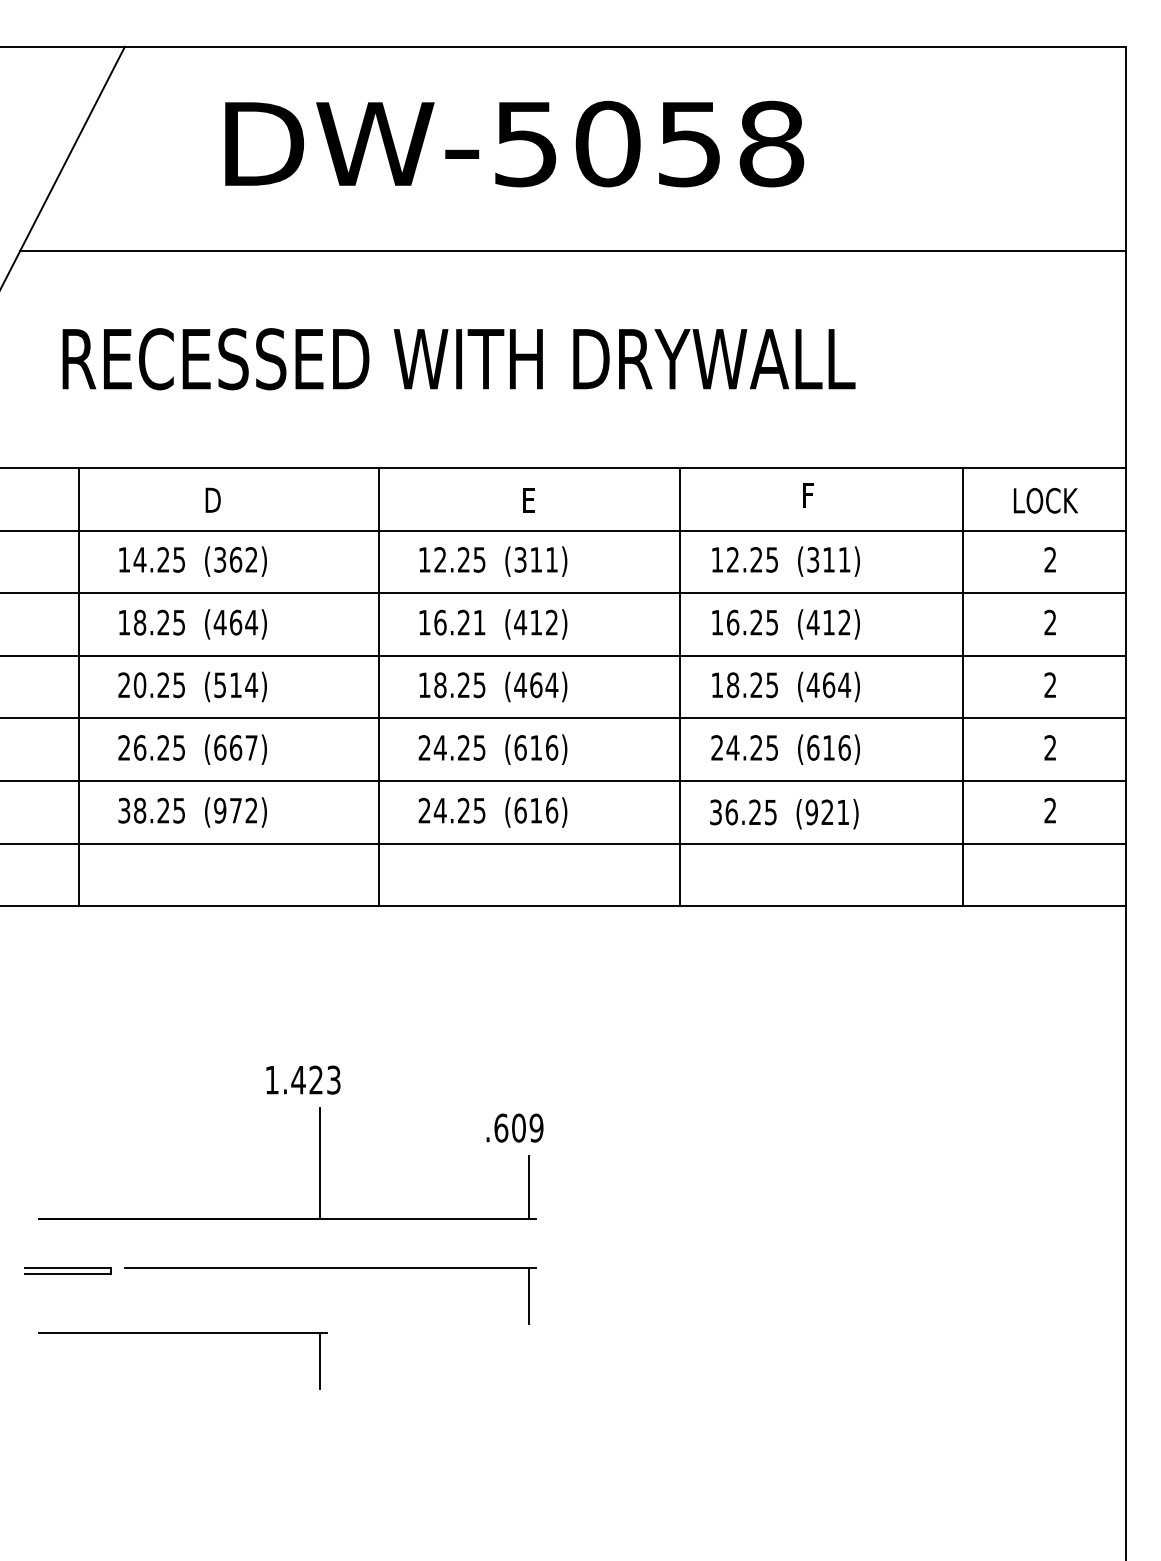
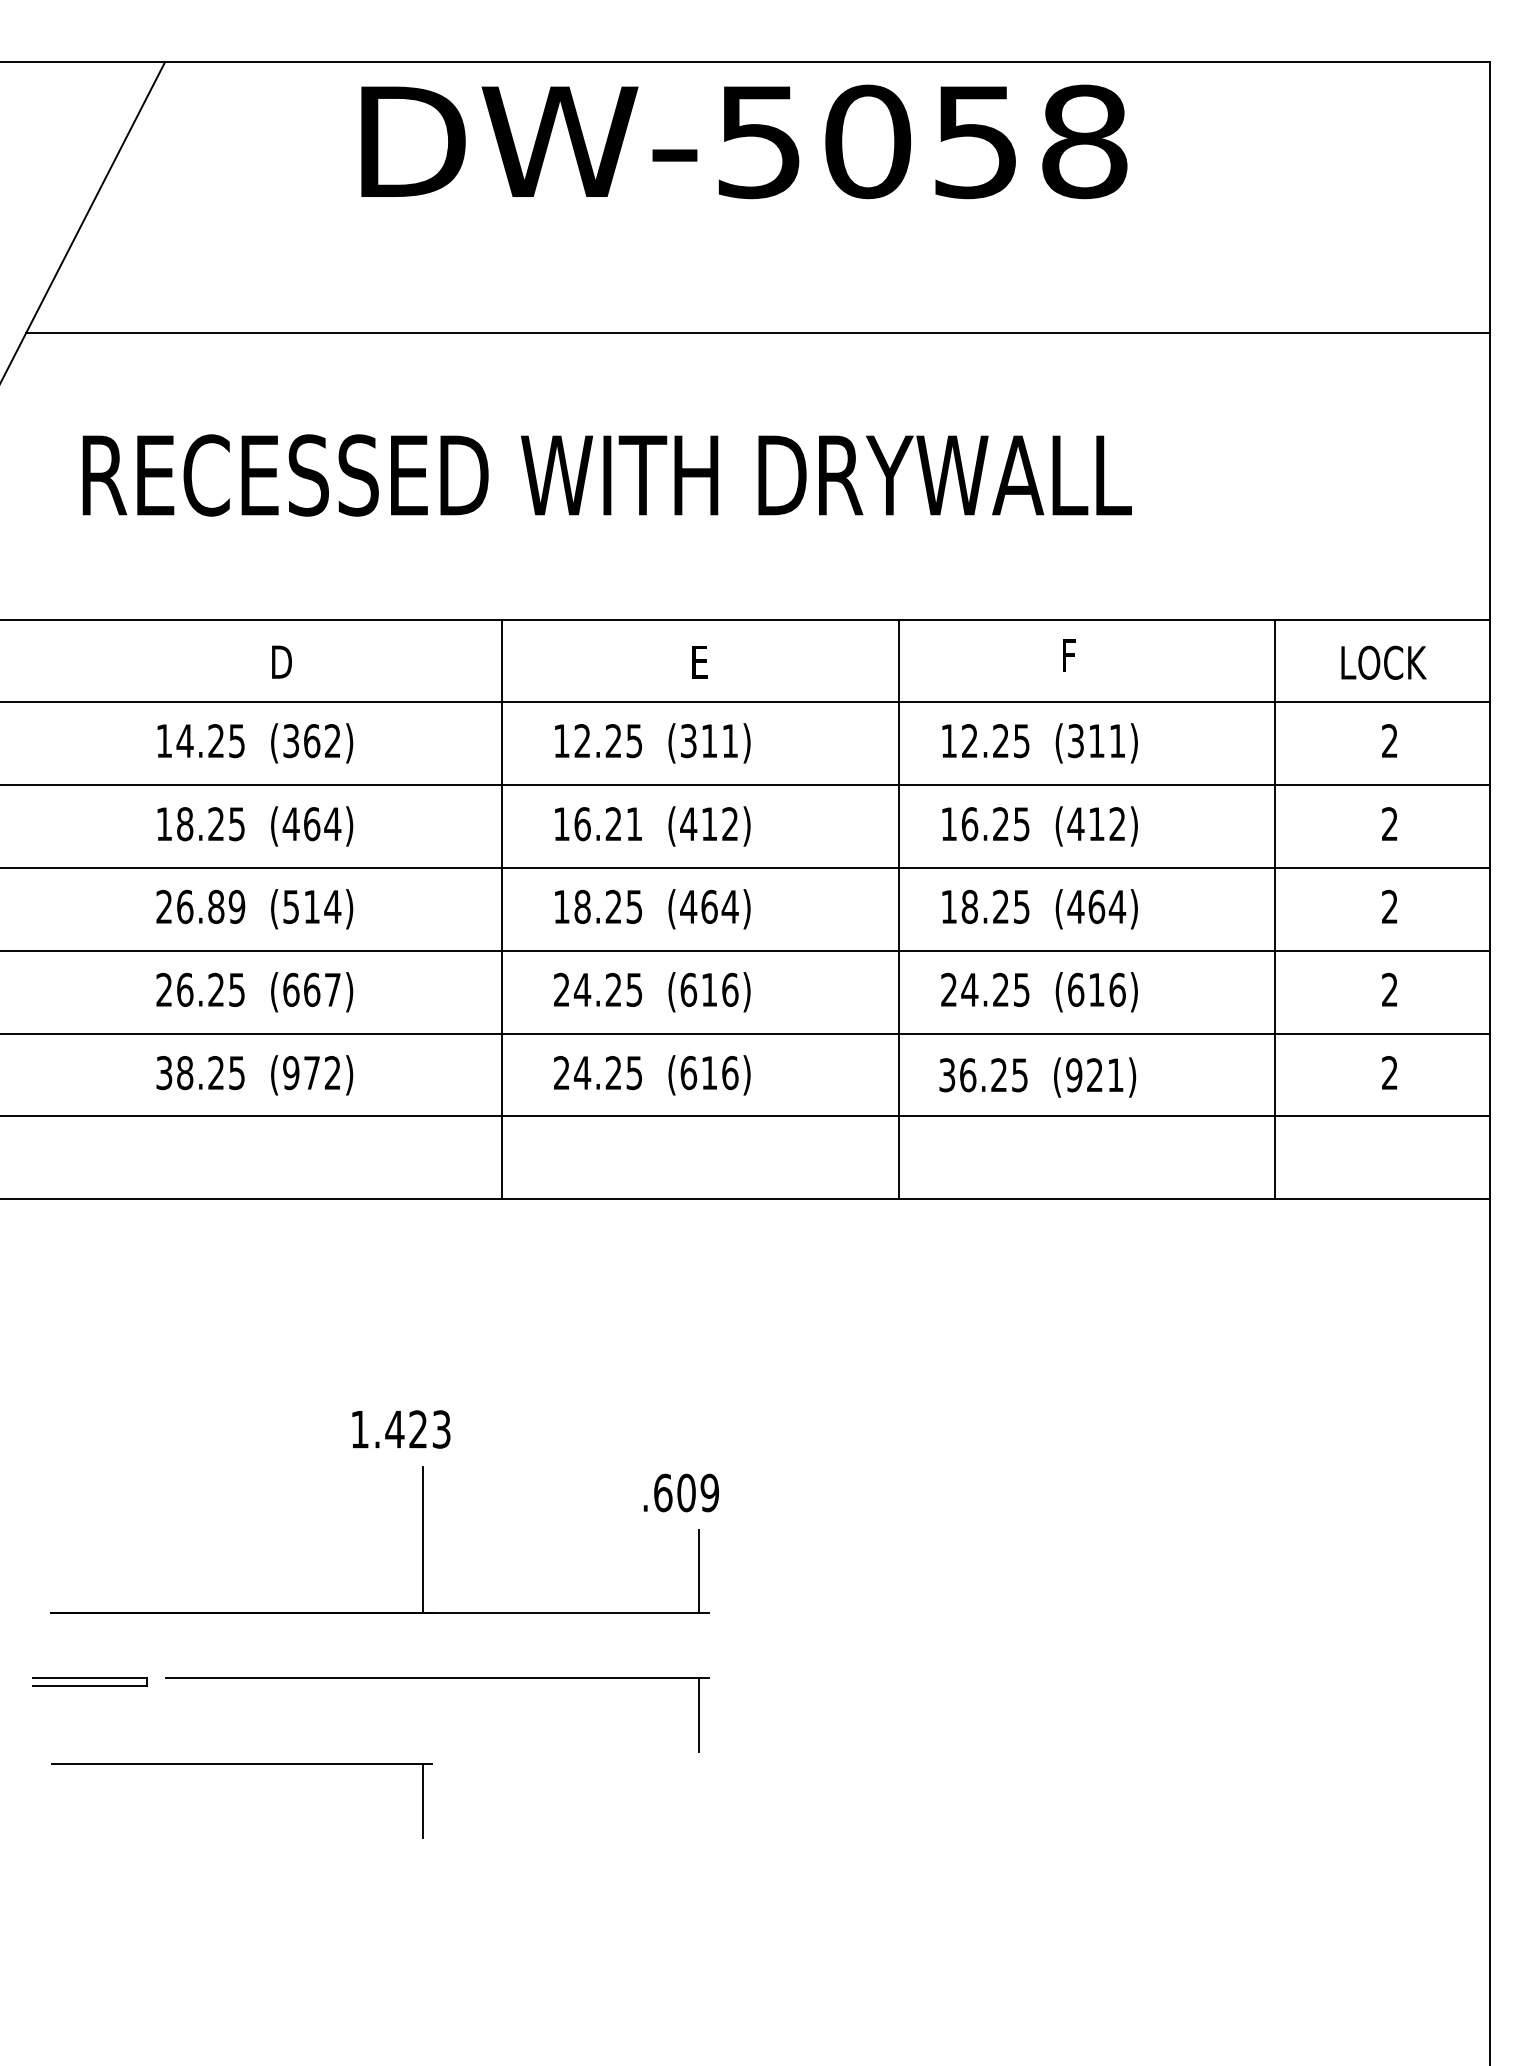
text: (514, 143) -> (744, 141), moved
text: (159, 685) -> (210, 907), 20.25 -> 26.89
line: (79, 687) -> (105, 909), removed

